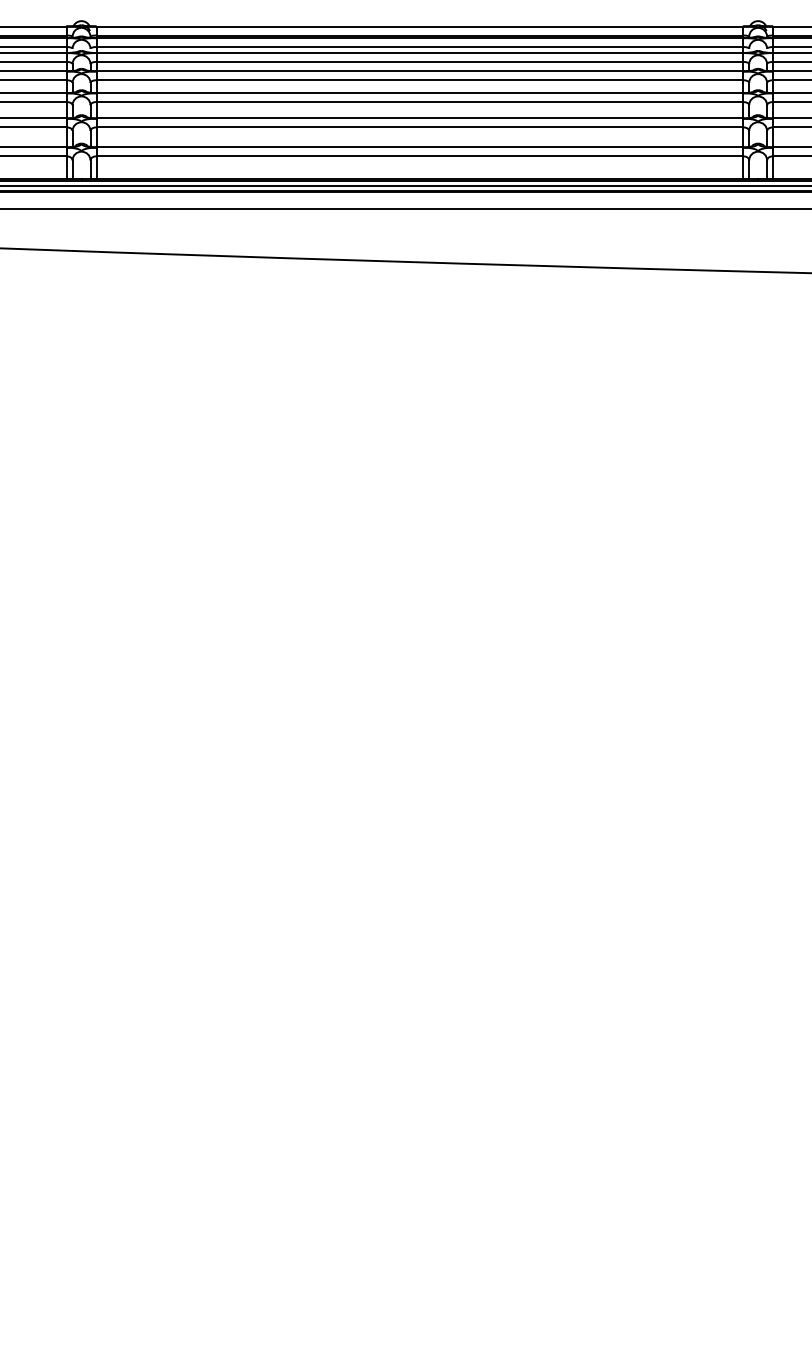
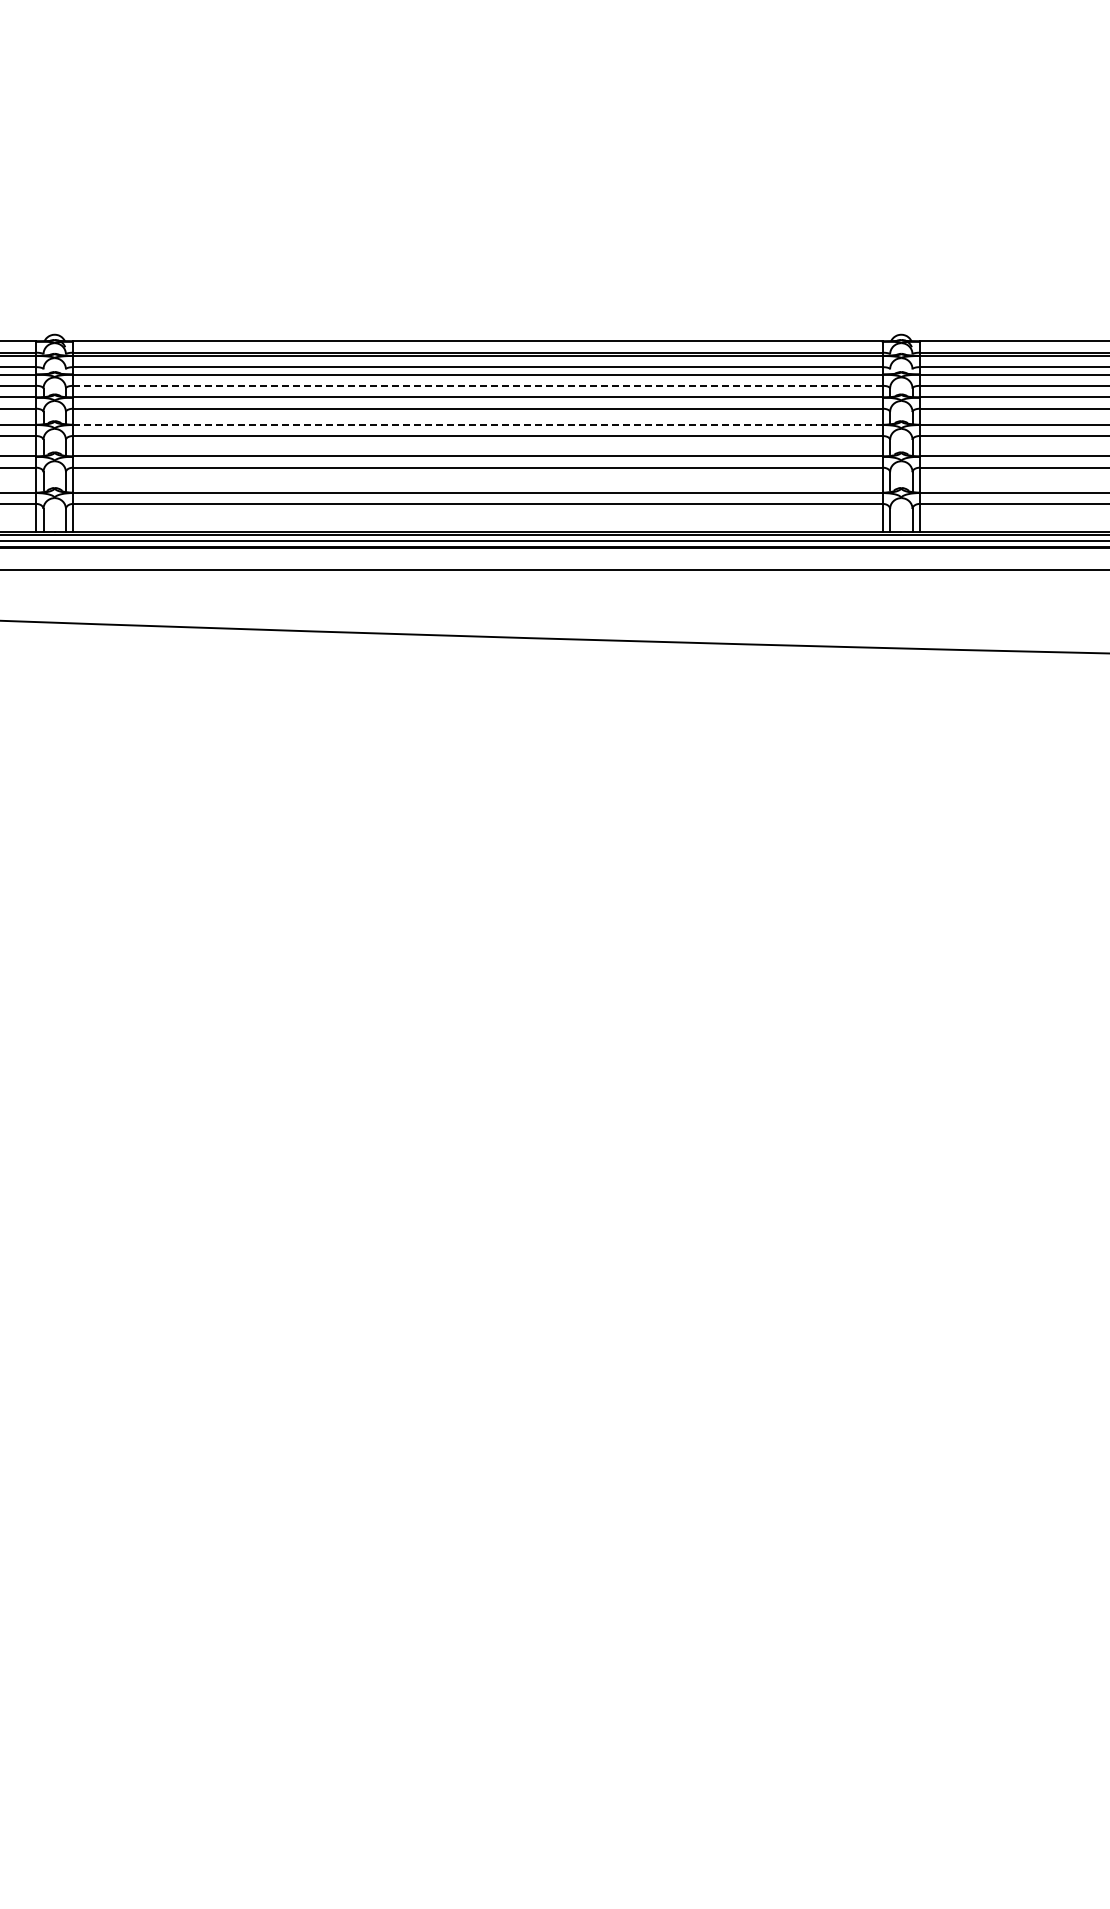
line: (420, 61) -> (478, 385), solid -> dashed
line: (420, 92) -> (478, 424), solid -> dashed

